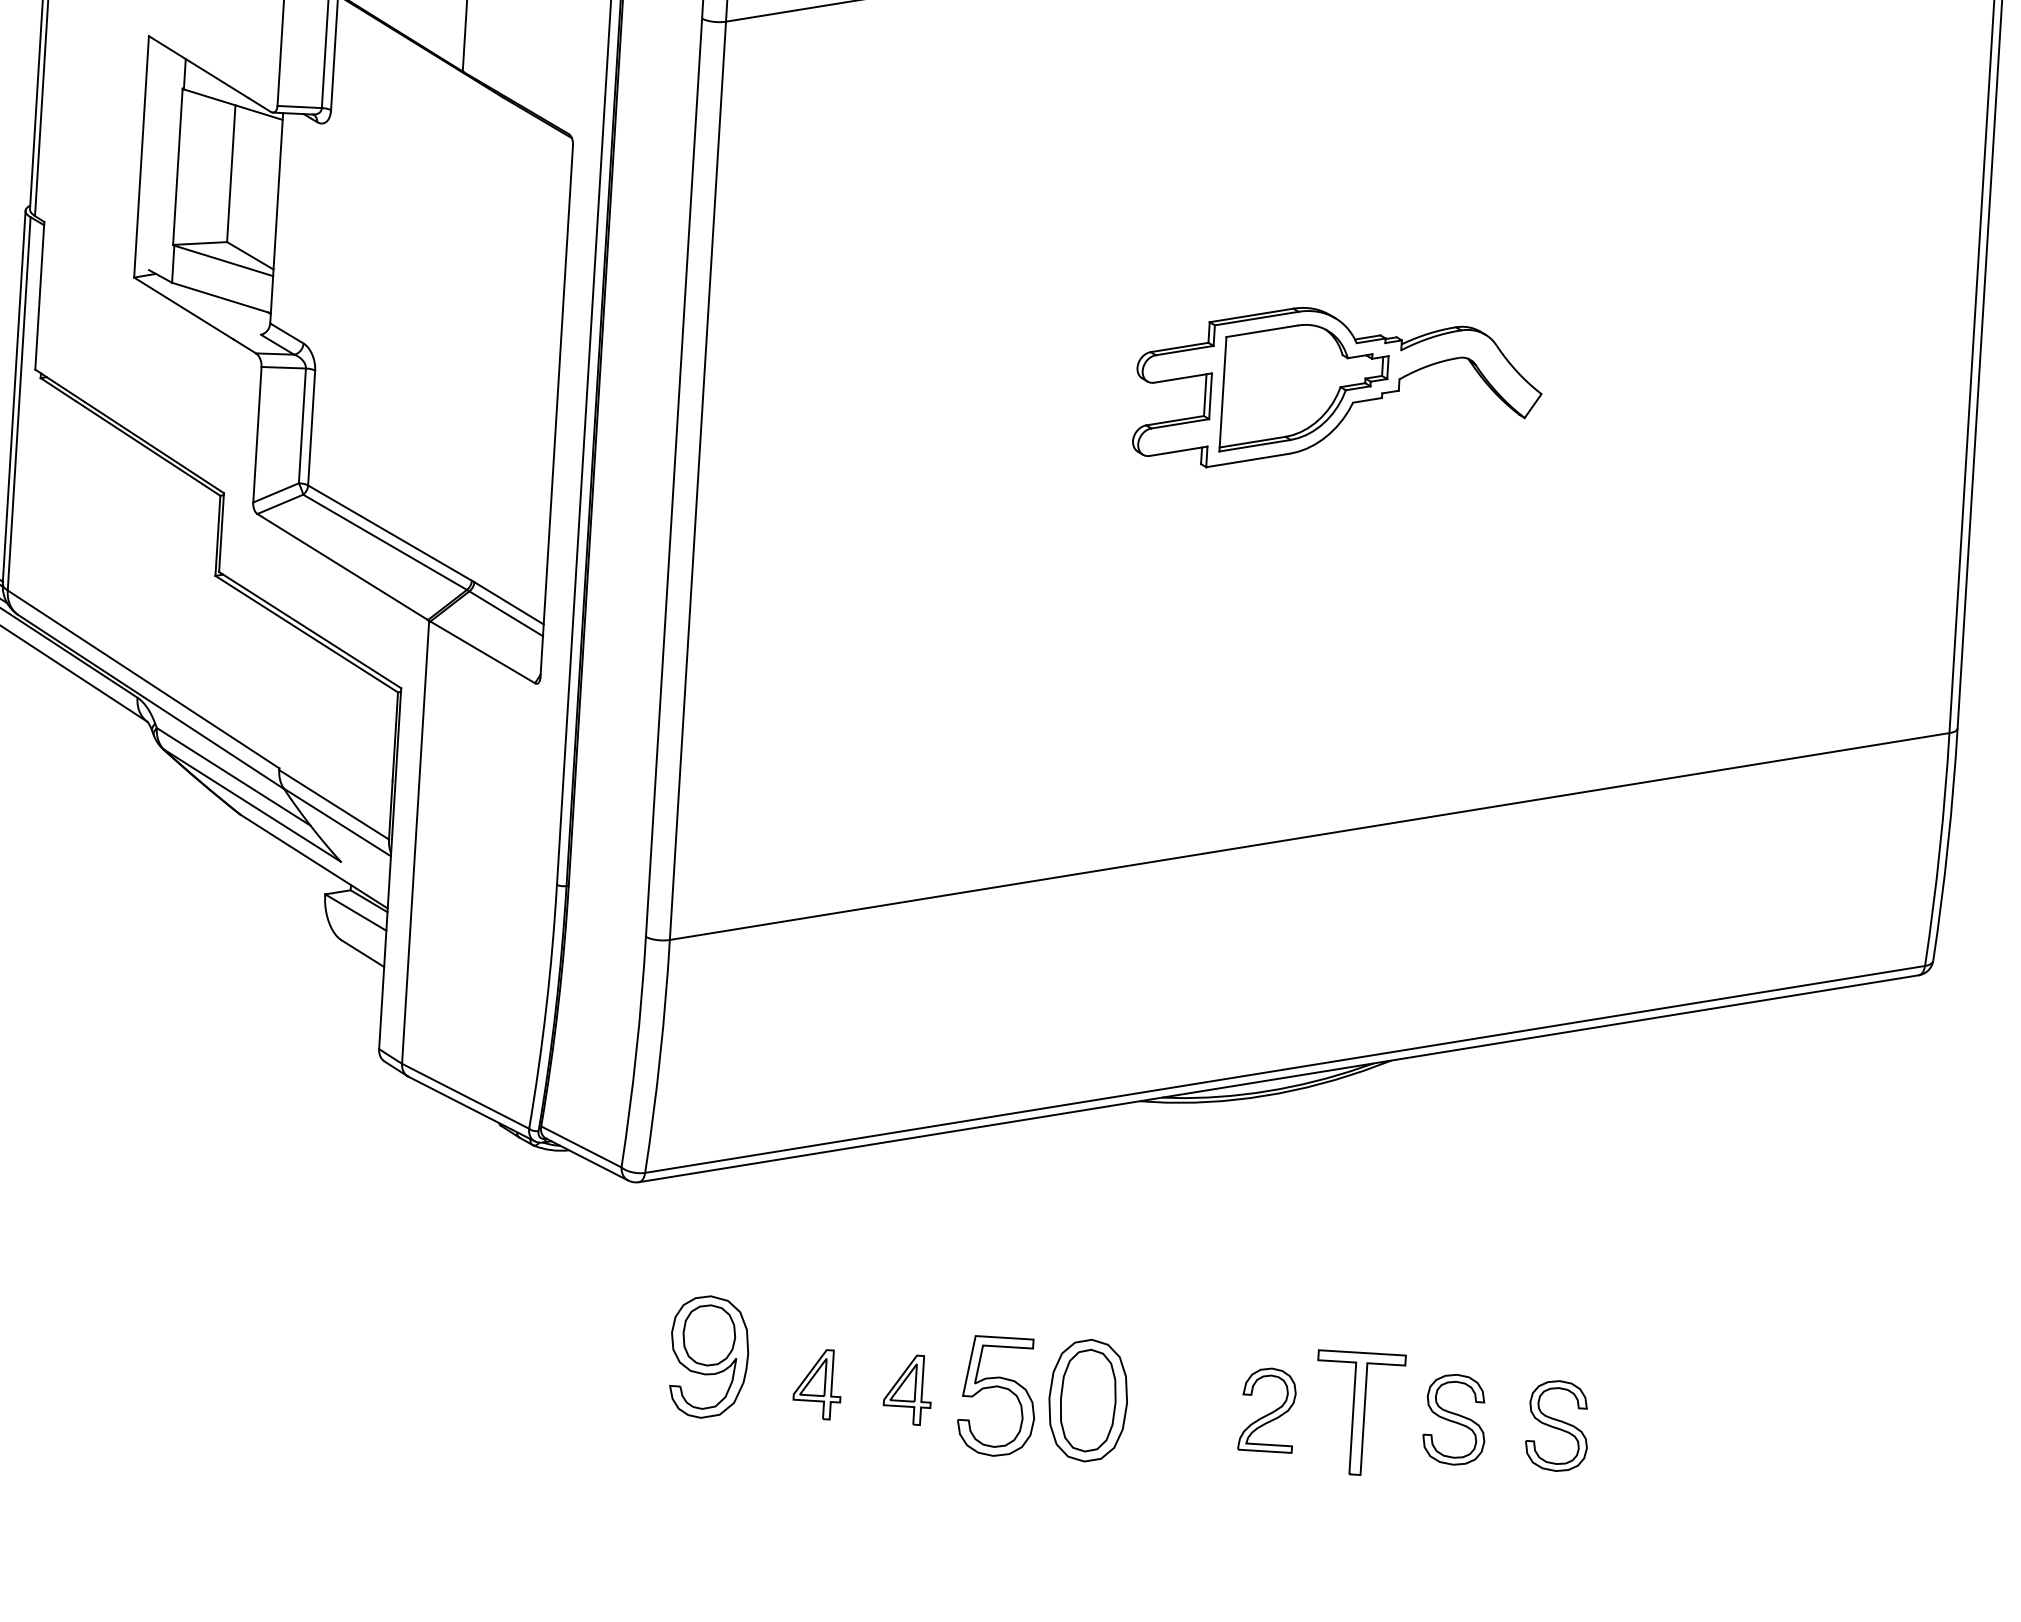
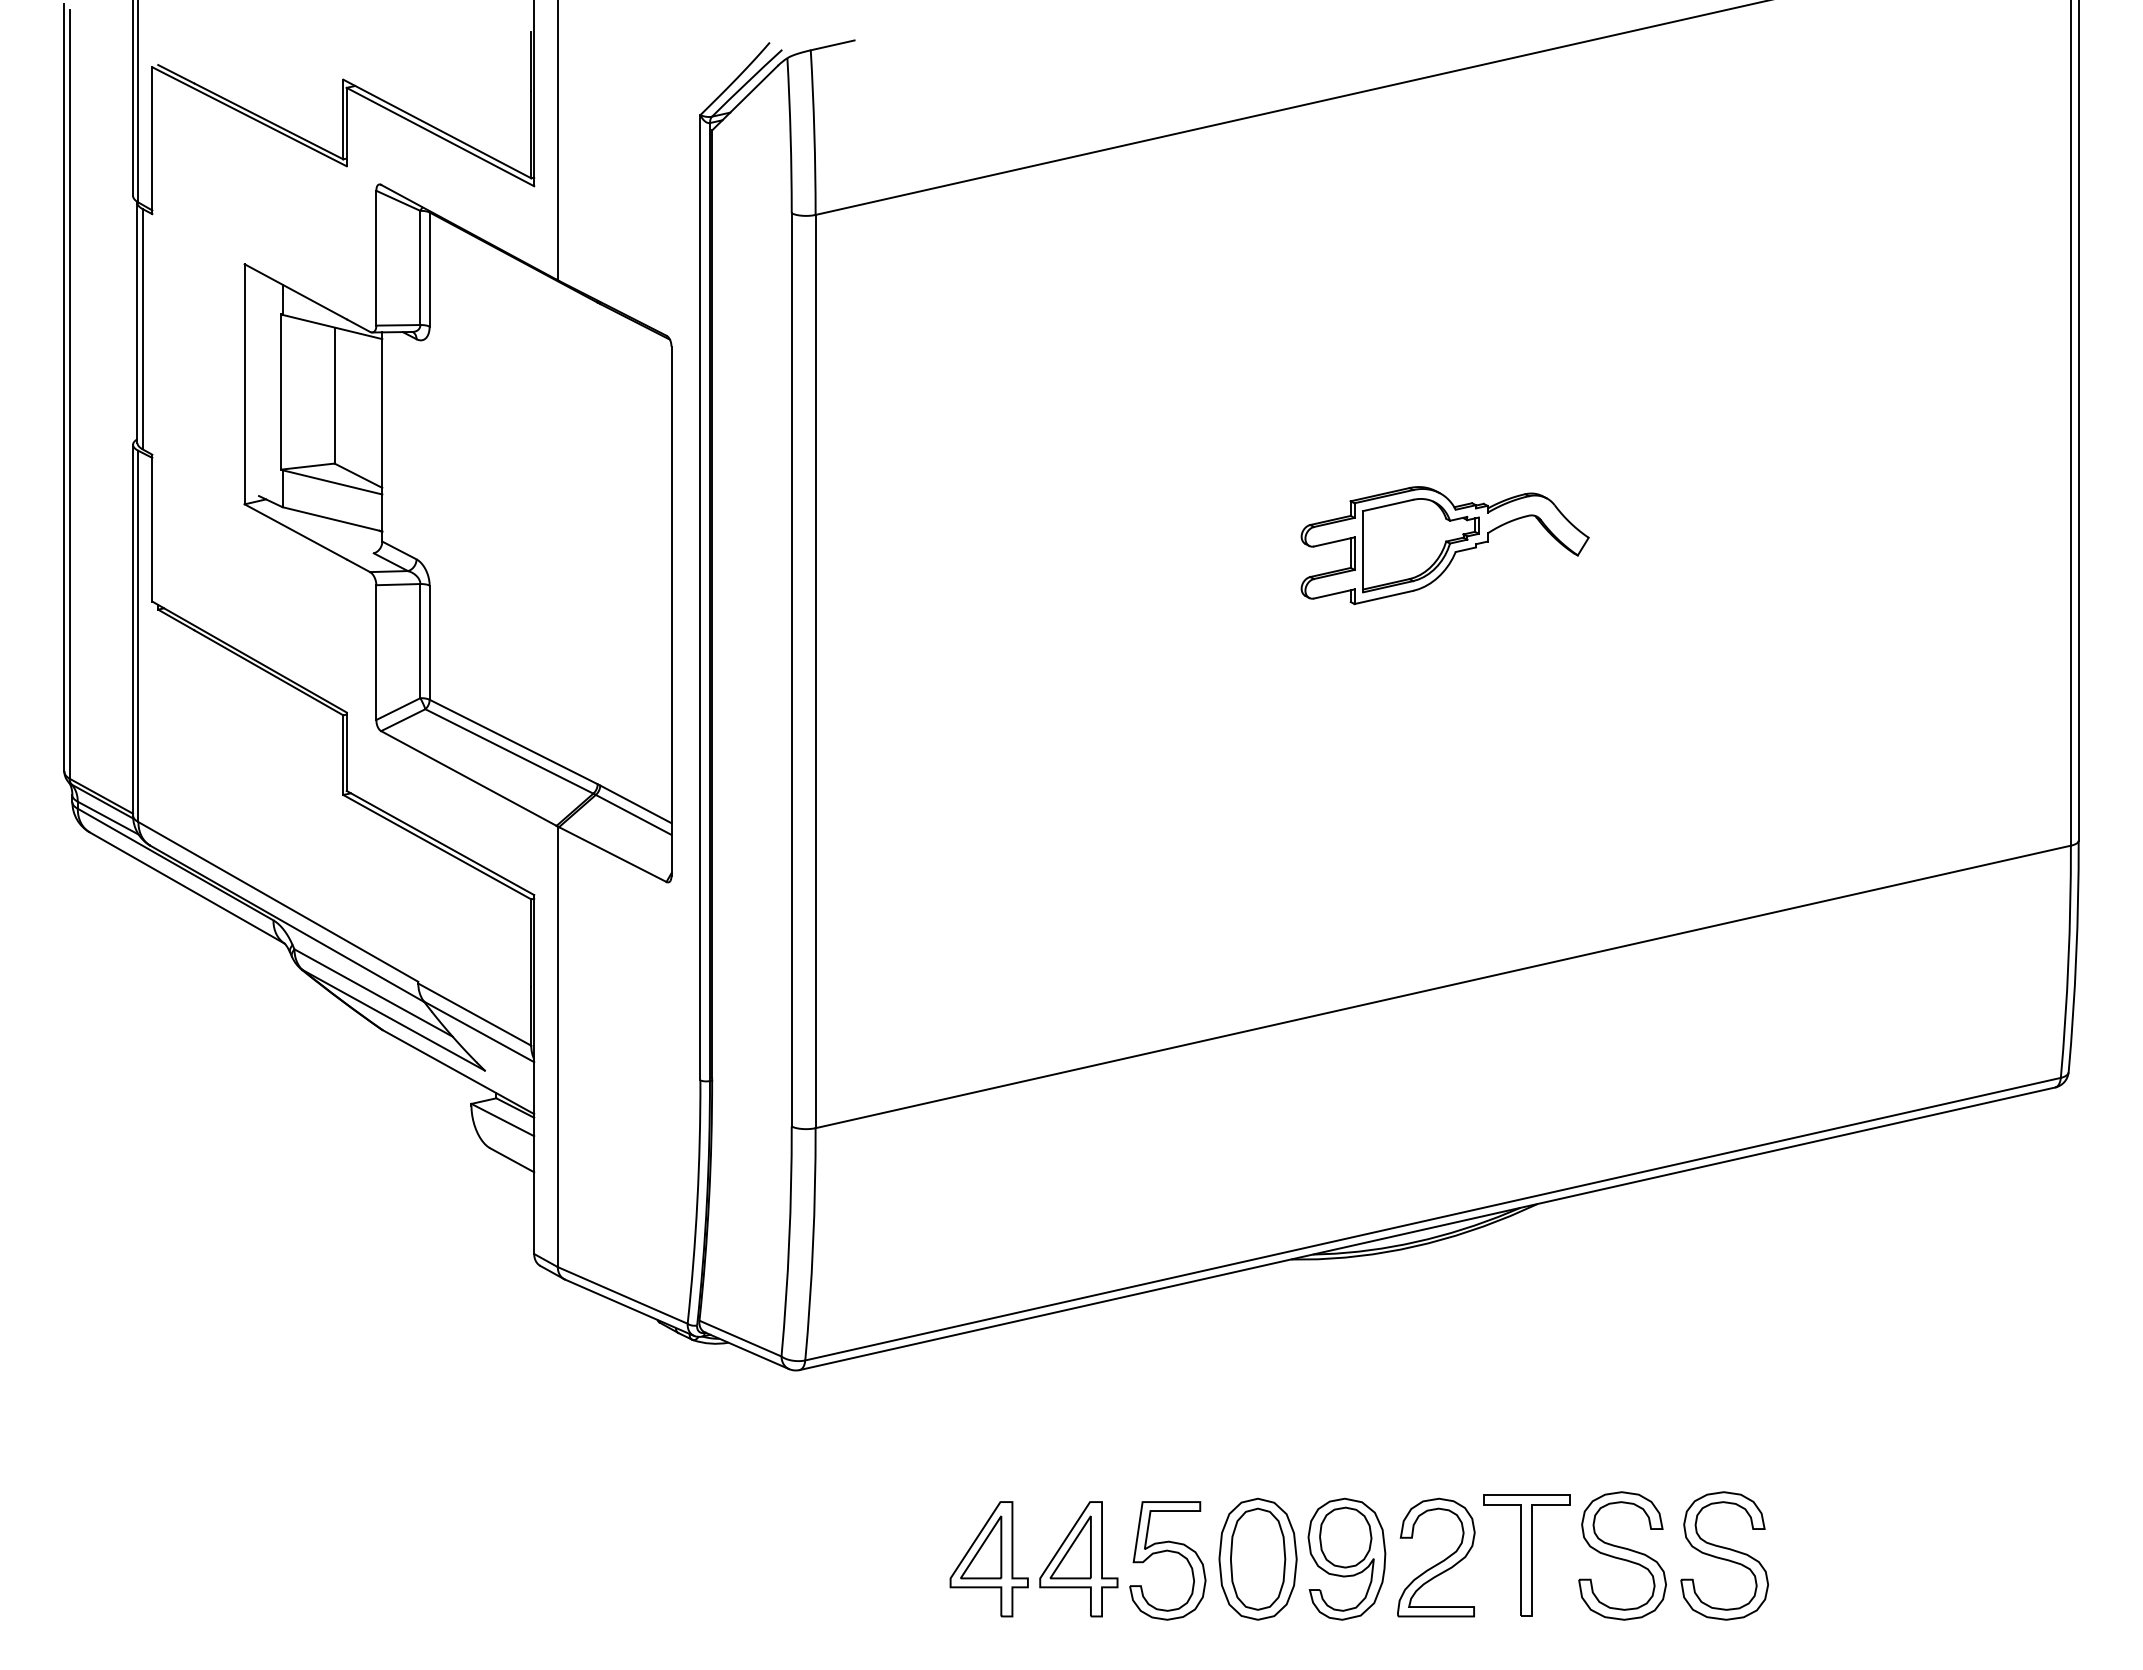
part: (1338, 392) -> (1444, 545), size x0.71
part: (708, 1356) -> (1346, 1558), moved
part: (817, 1384) -> (988, 1559), size x1.67
part: (907, 1389) -> (1078, 1559), size x1.67
part: (1267, 1409) -> (1436, 1557), size x1.43
part: (1454, 1419) -> (1622, 1555), size x1.43
part: (1557, 1425) -> (1724, 1555), size x1.43

